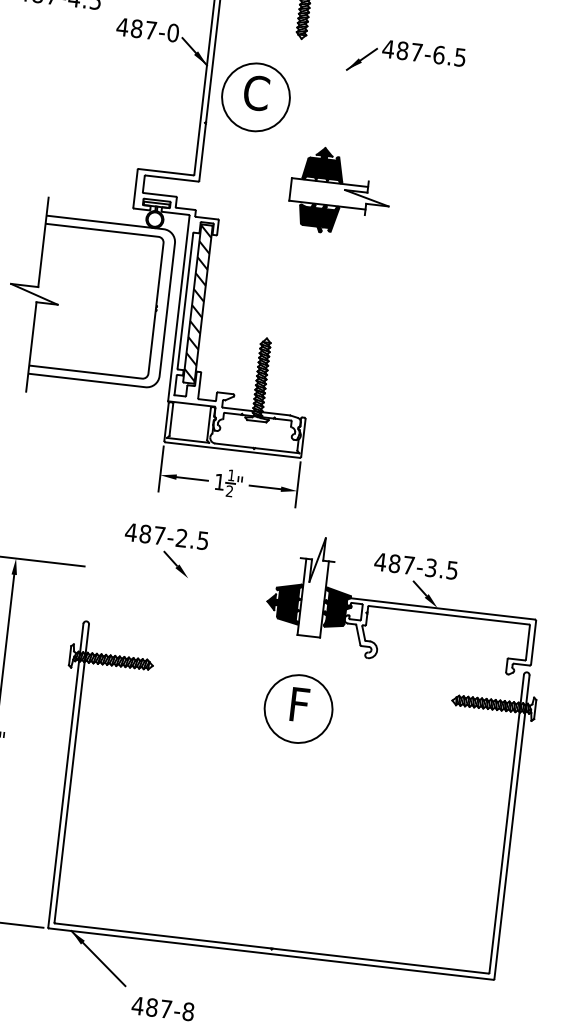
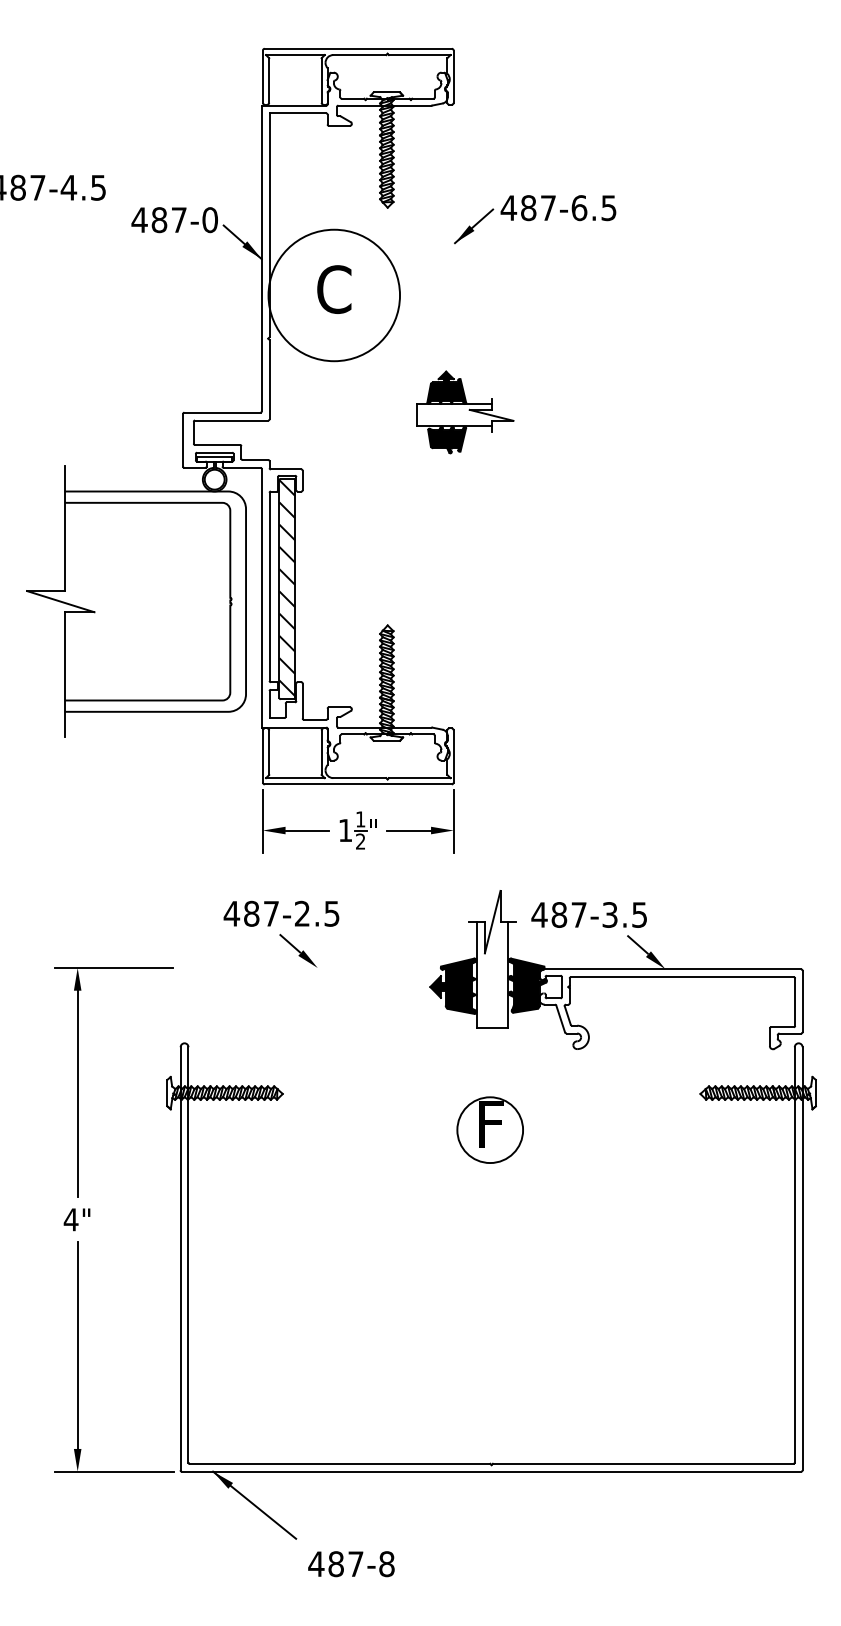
circle: (256, 97) -> (334, 295), size x1.4
part: (340, 192) -> (465, 412), size x0.7
text: (415, 565) -> (588, 914), moved
circle: (298, 709) -> (490, 1130), size x0.7

